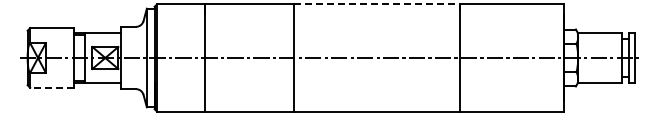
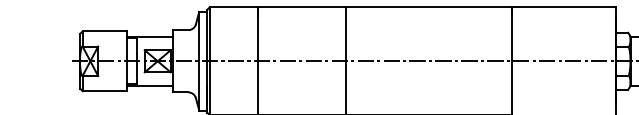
line: (377, 4) -> (429, 7), dashed -> solid
line: (51, 87) -> (103, 90), dashed -> solid

